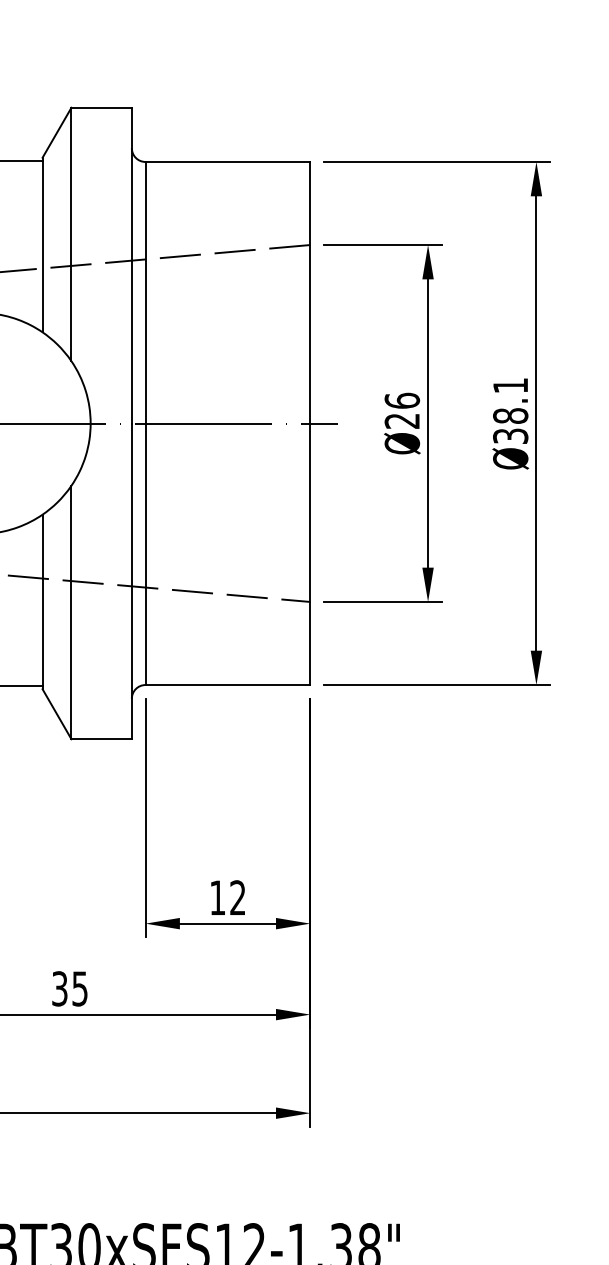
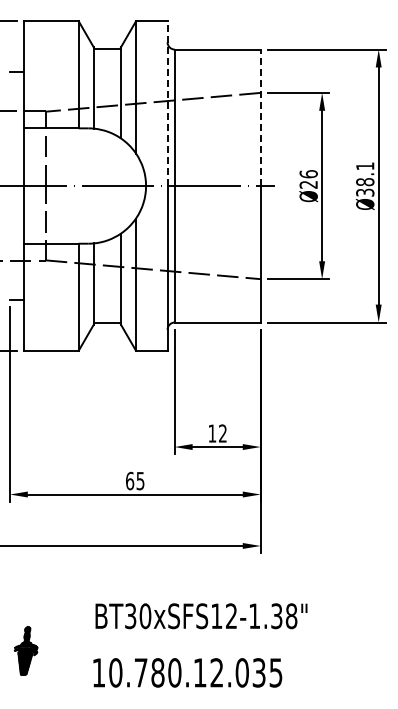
line: (131, 265) -> (167, 103), solid -> dashed
line: (309, 292) -> (260, 117), solid -> dashed
text: (60, 987) -> (130, 480), 35 -> 65

